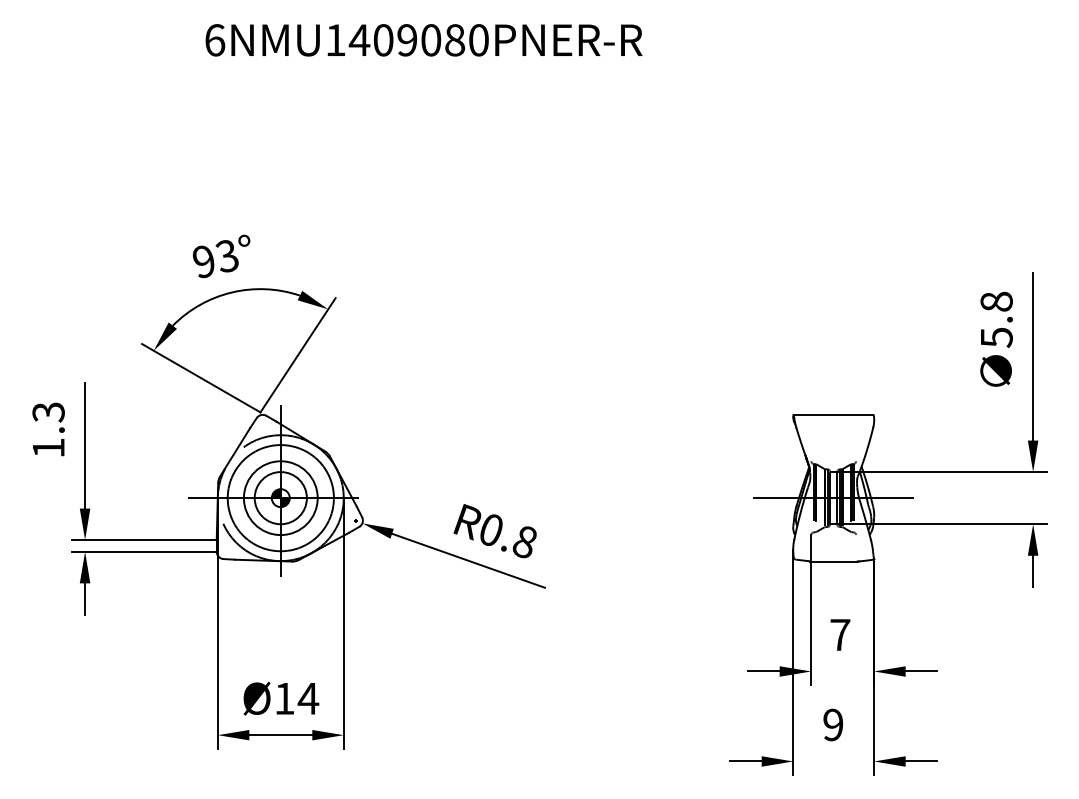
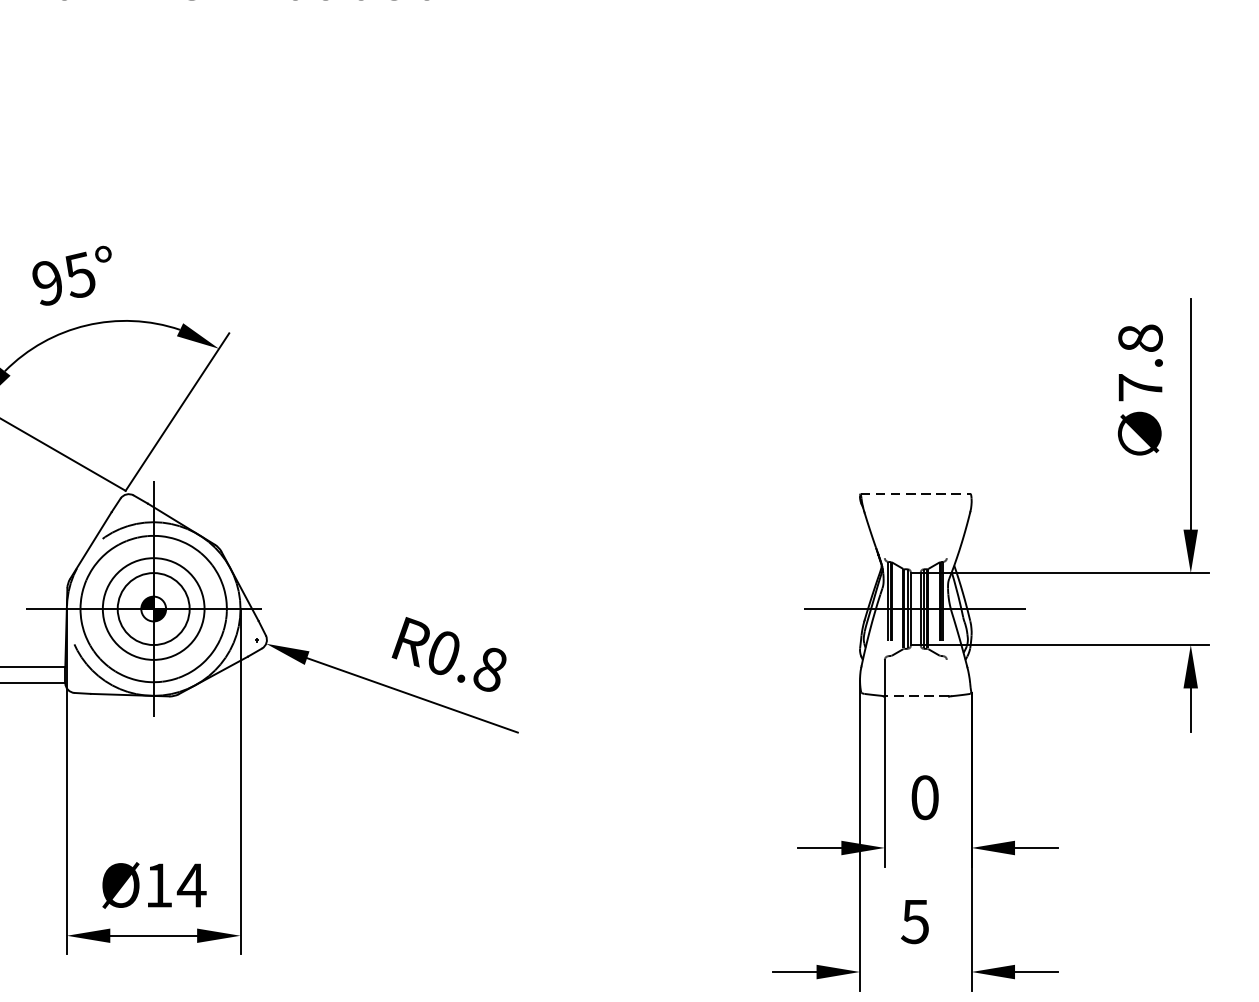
text: (226, 255) -> (78, 274), 93° -> 95°
text: (996, 337) -> (1140, 387), 5.8 -> 7.8
line: (833, 414) -> (915, 493), solid -> dashed
line: (834, 561) -> (916, 696), solid -> dashed
text: (840, 634) -> (925, 796), 7 -> 0
text: (833, 724) -> (915, 921), 9 -> 5

